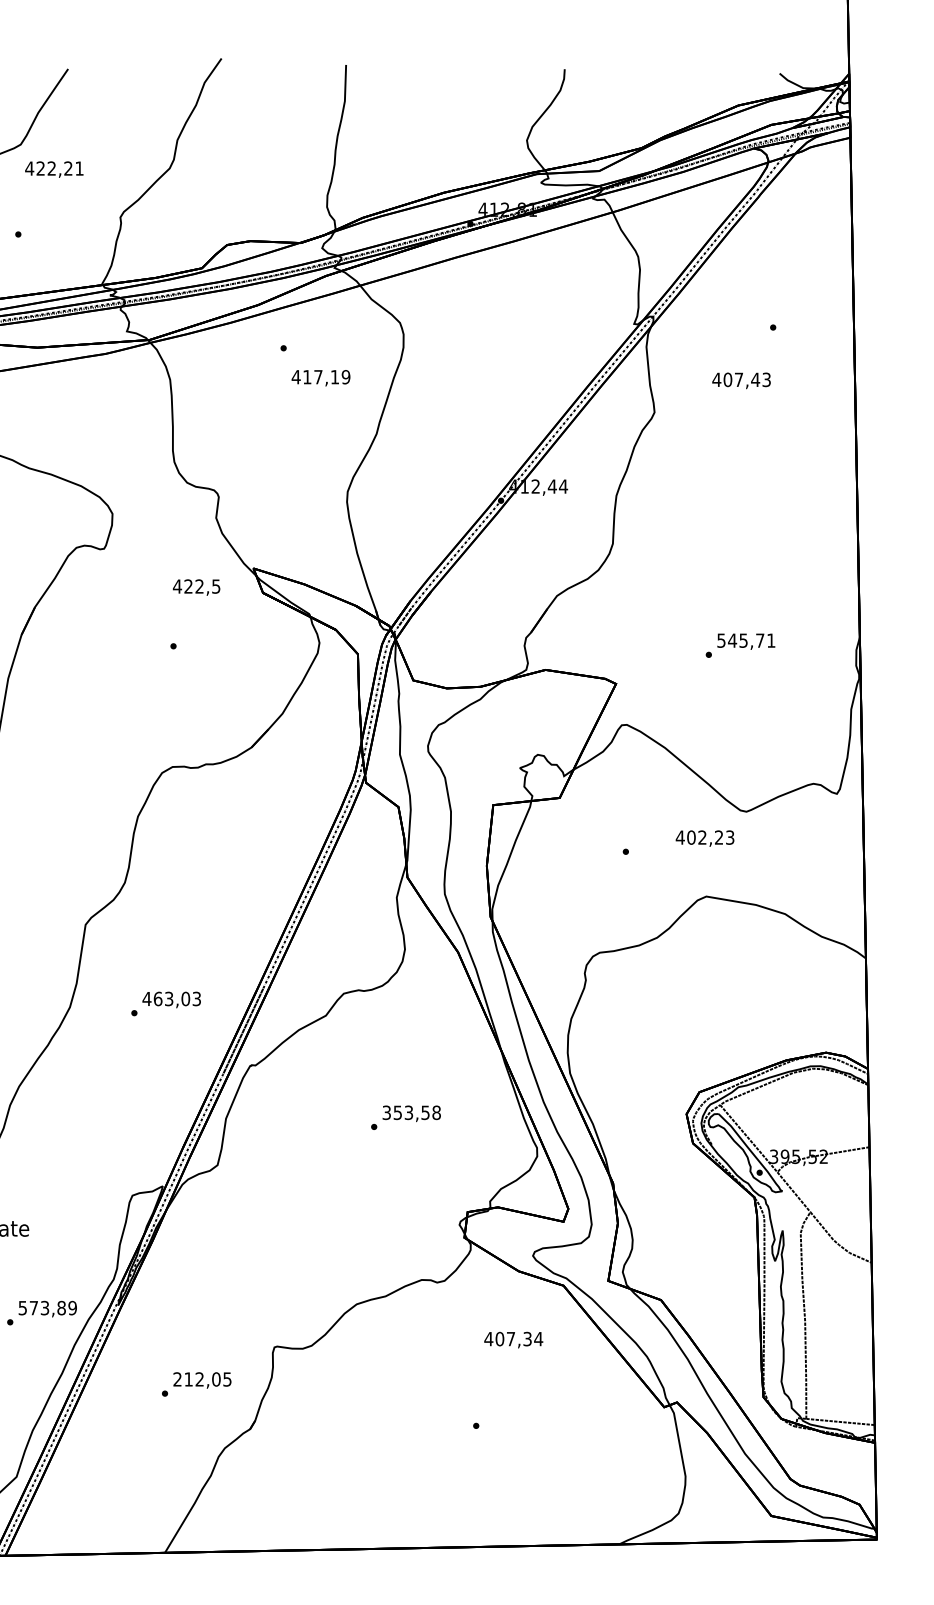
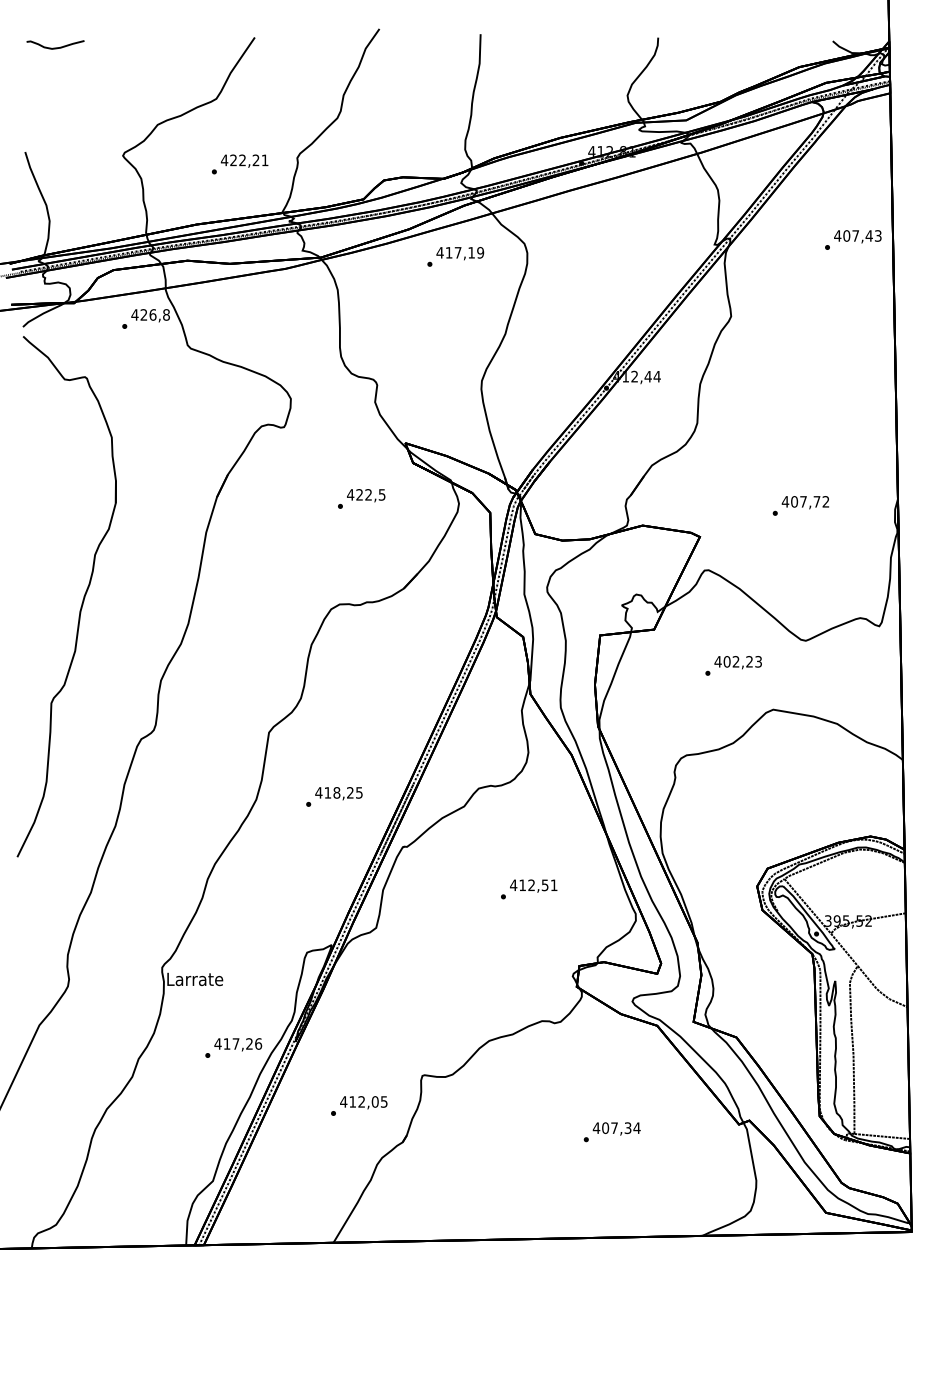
text: (54, 168) -> (244, 160), moved
text: (321, 378) -> (460, 253), moved
text: (741, 380) -> (857, 236), moved
text: (196, 587) -> (366, 495), moved
text: (744, 640) -> (804, 501), 545,71 -> 407,72
text: (704, 838) -> (737, 662), moved
text: (177, 998) -> (343, 792), 463,03 -> 418,25
text: (411, 1112) -> (533, 885), 353,58 -> 412,51
text: (48, 1307) -> (238, 1043), 573,89 -> 417,26
text: (513, 1339) -> (616, 1128), moved
text: (177, 1378) -> (343, 1101), 212,05 -> 412,05

